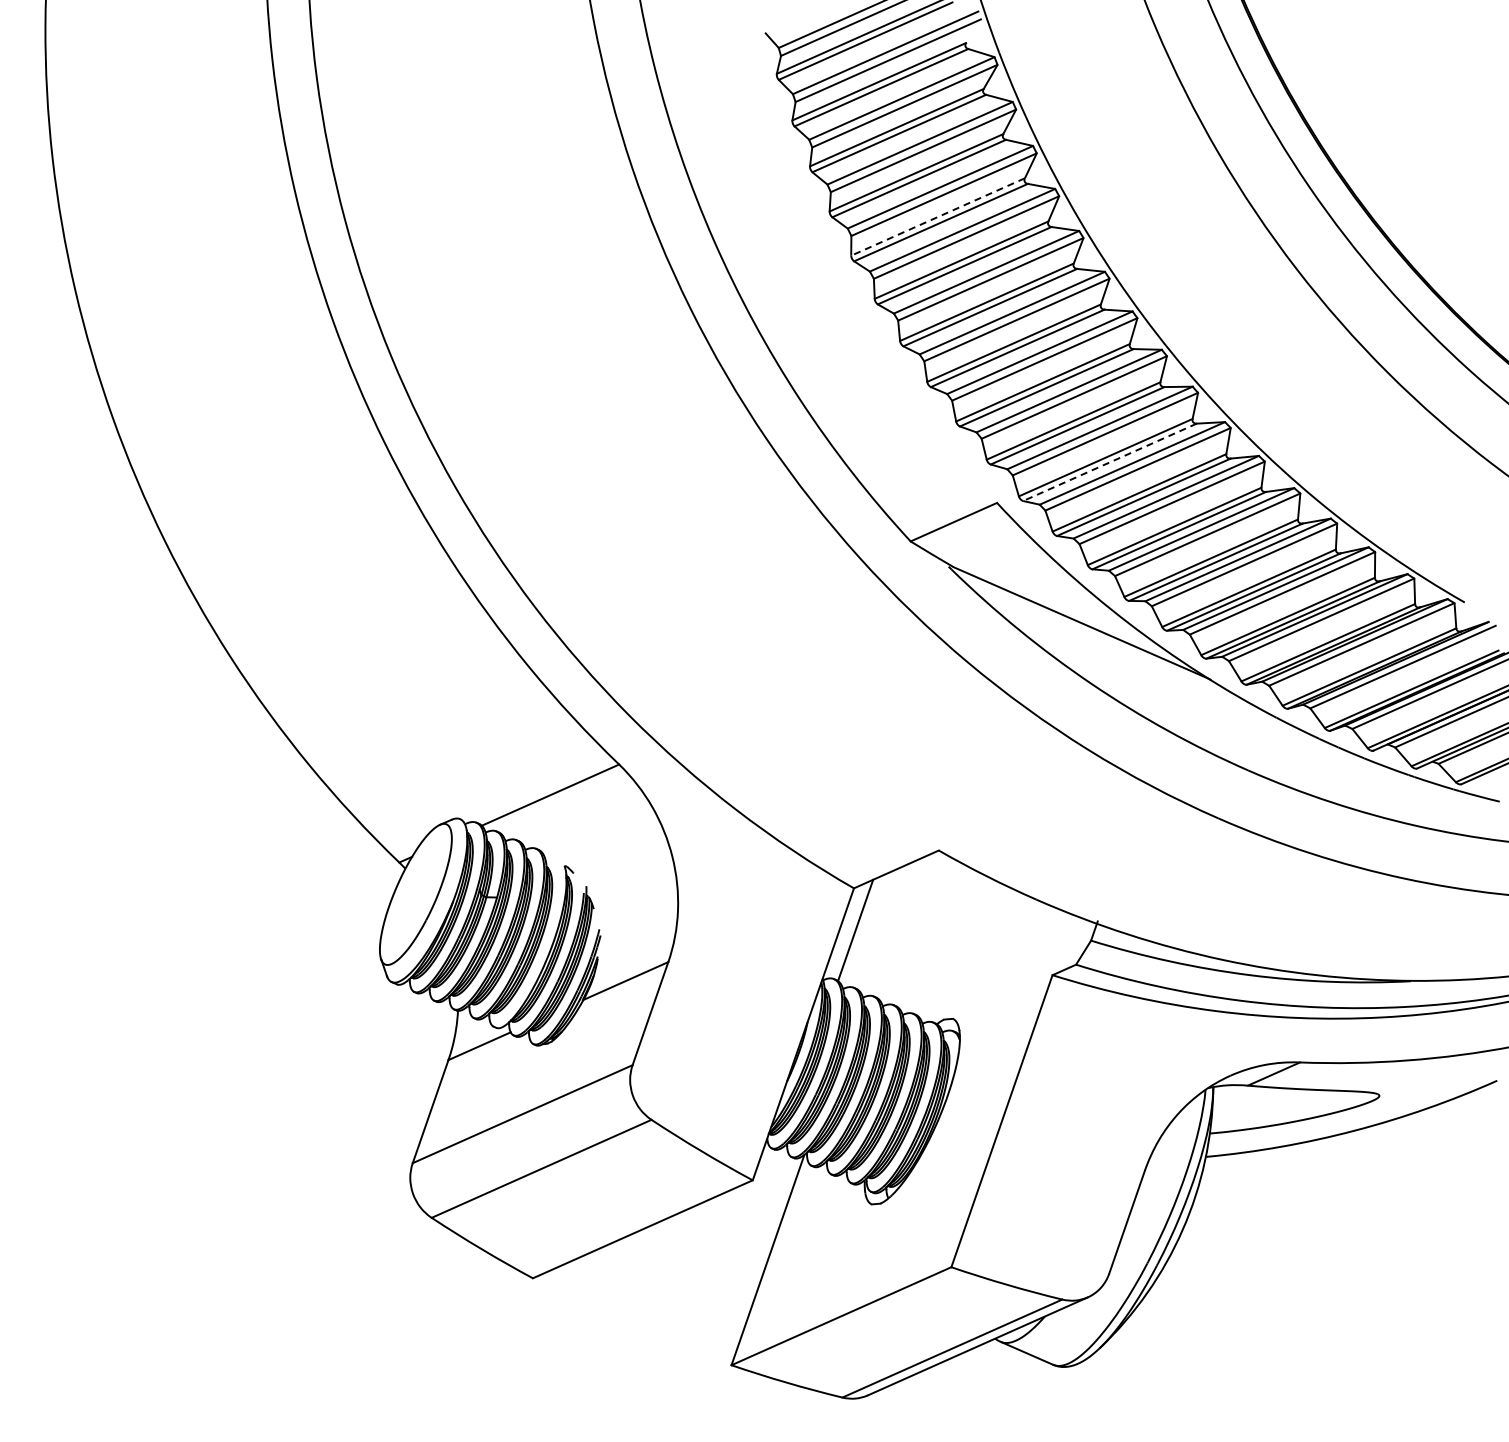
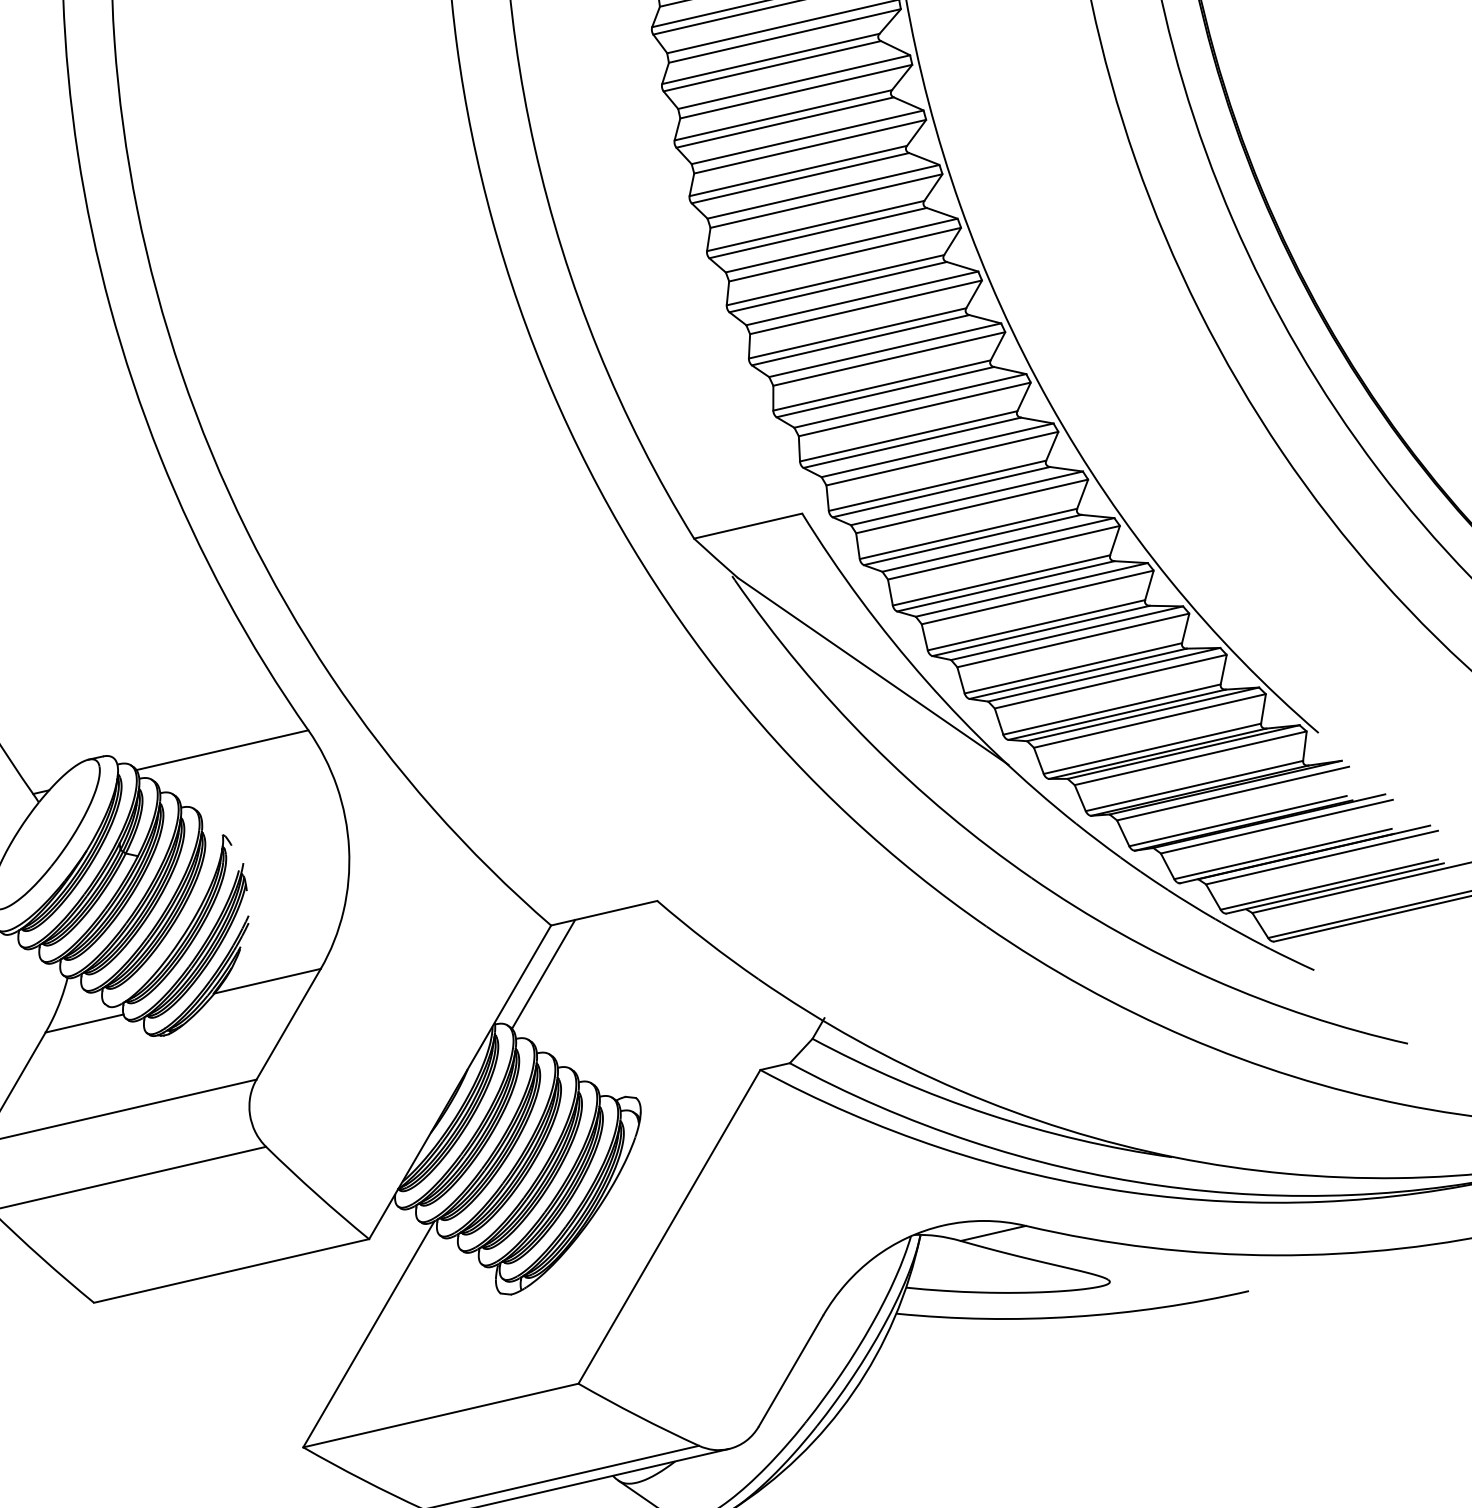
line: (937, 217) -> (797, 171), dashed -> solid
line: (1109, 462) -> (940, 492), dashed -> solid

